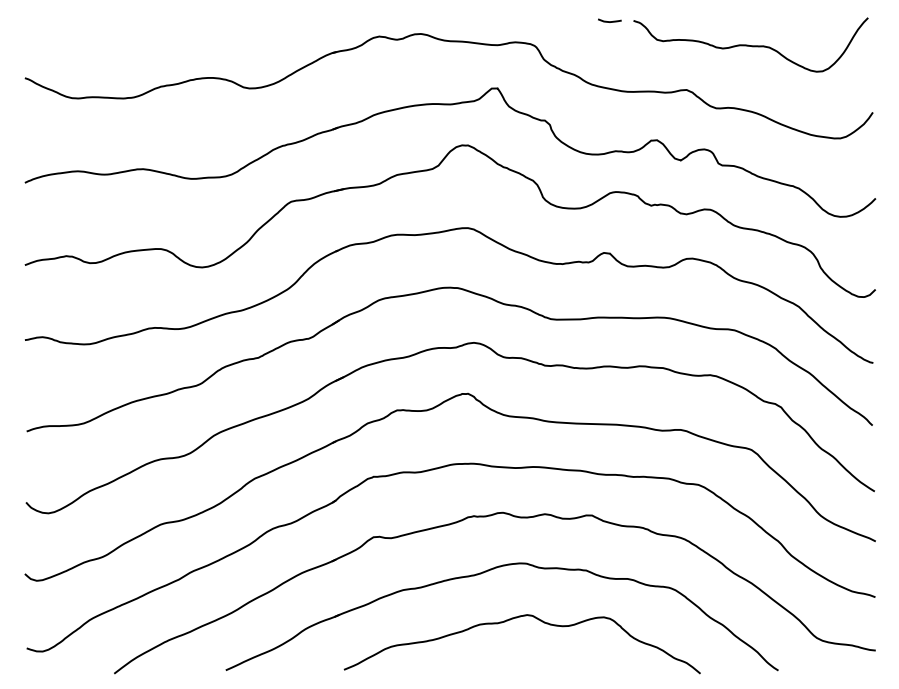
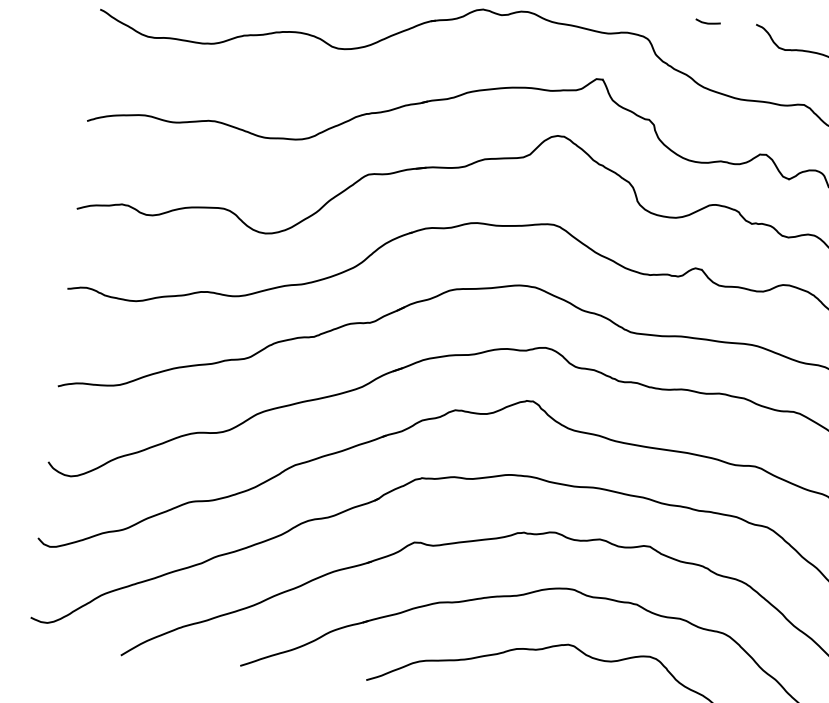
curve: (609, 21) -> (707, 22), moved

